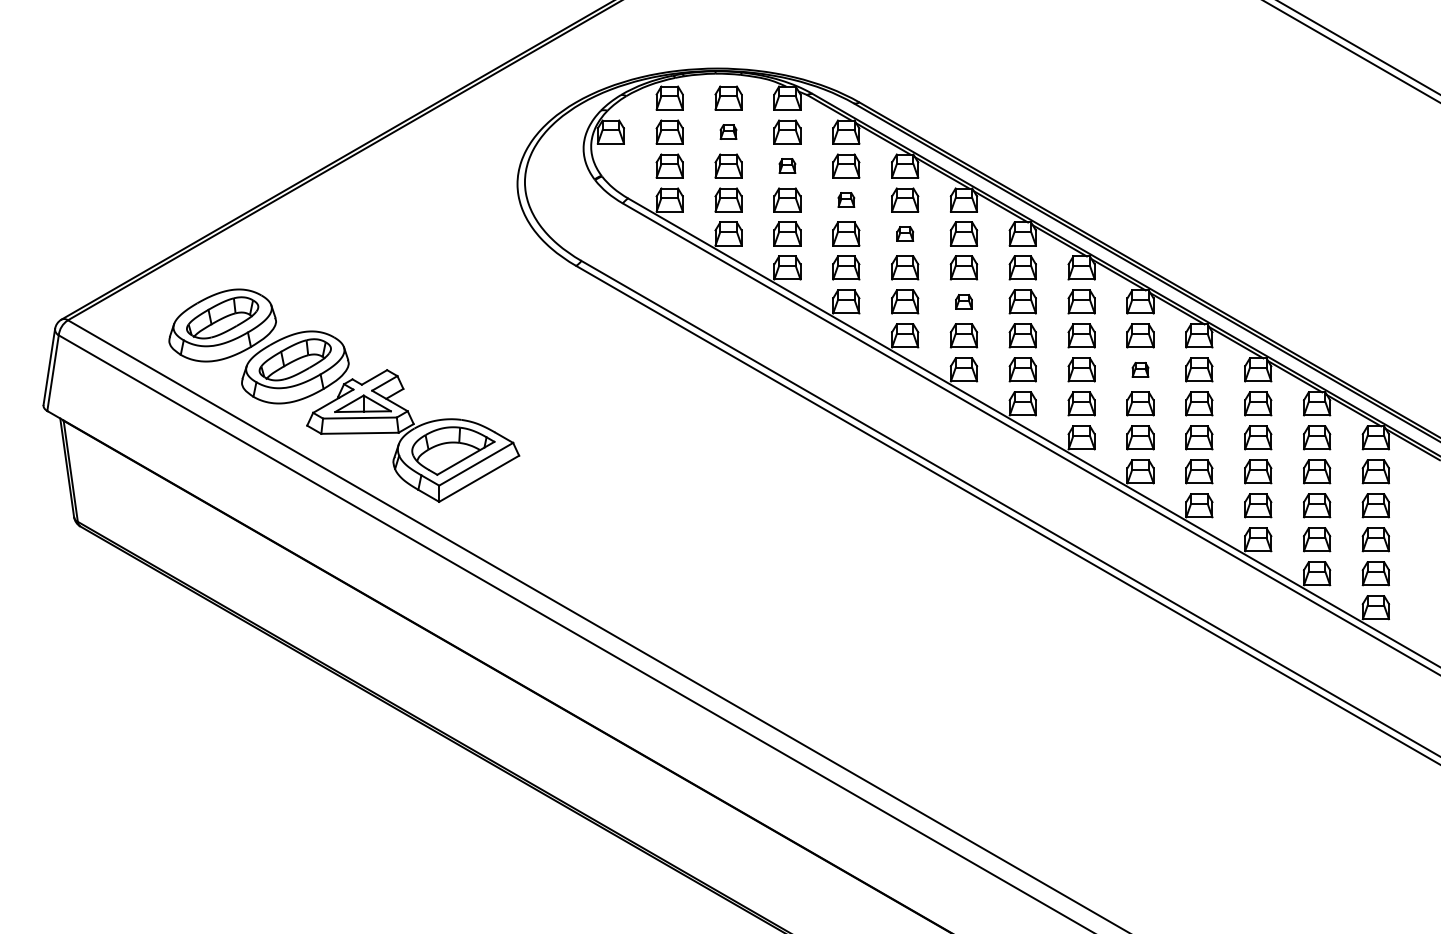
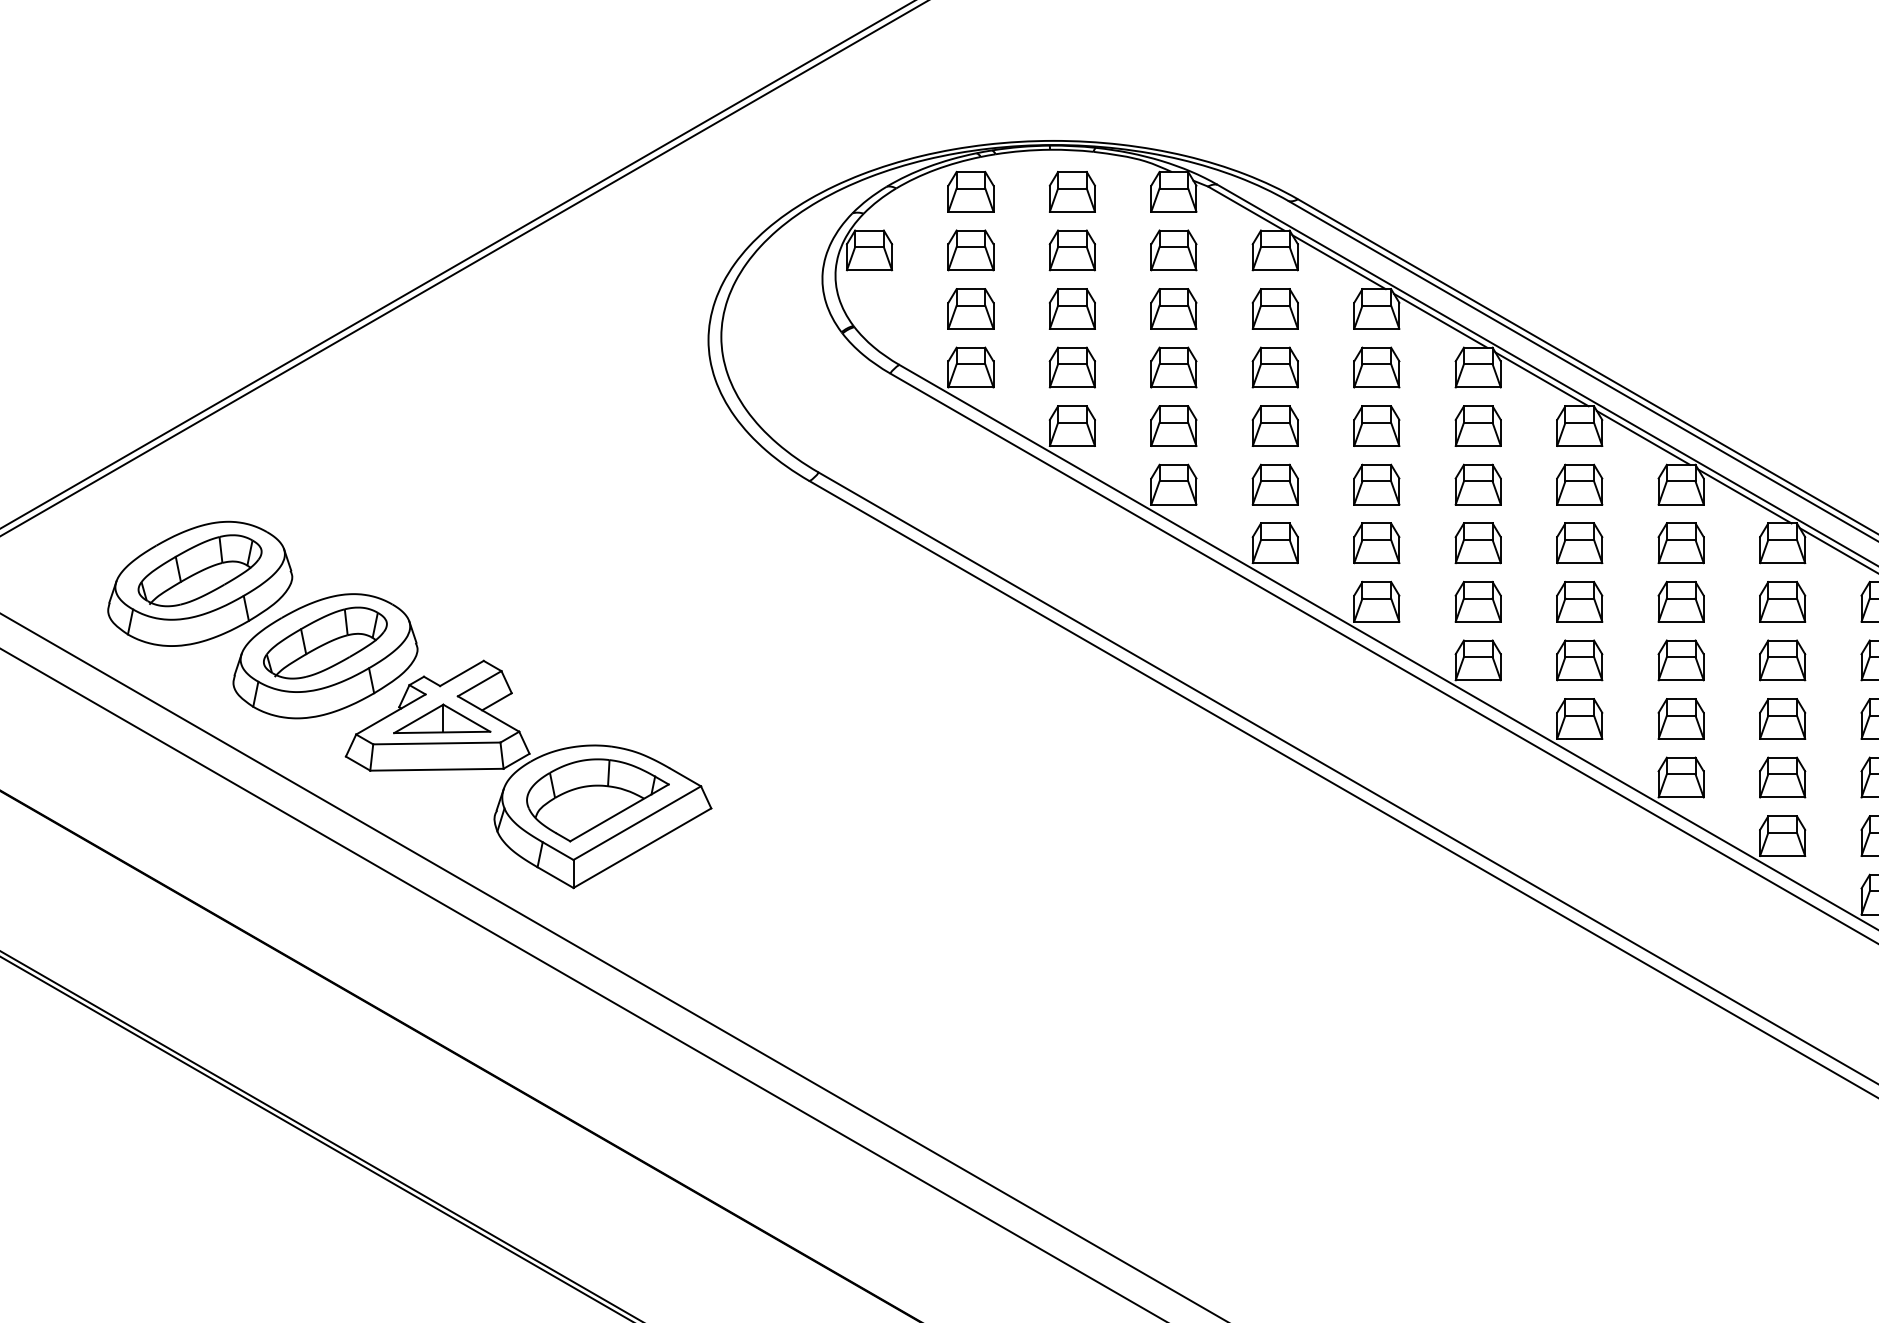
part: (728, 131) -> (1072, 249), size x1.67
part: (787, 165) -> (1173, 308), size x1.67
part: (846, 199) -> (1275, 366), size x1.67
part: (905, 233) -> (1377, 425), size x1.67
part: (963, 301) -> (1477, 542), size x1.67
part: (1140, 369) -> (1782, 659), size x1.67

